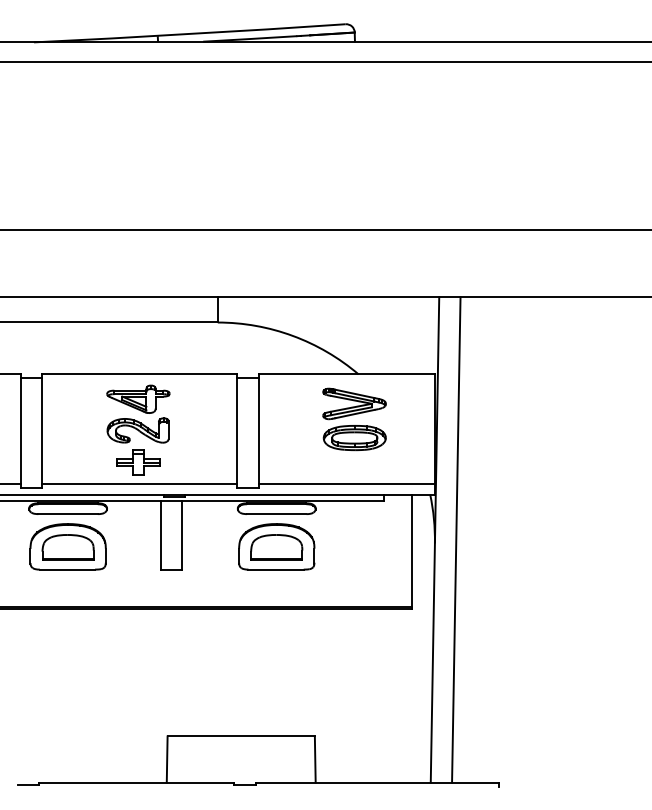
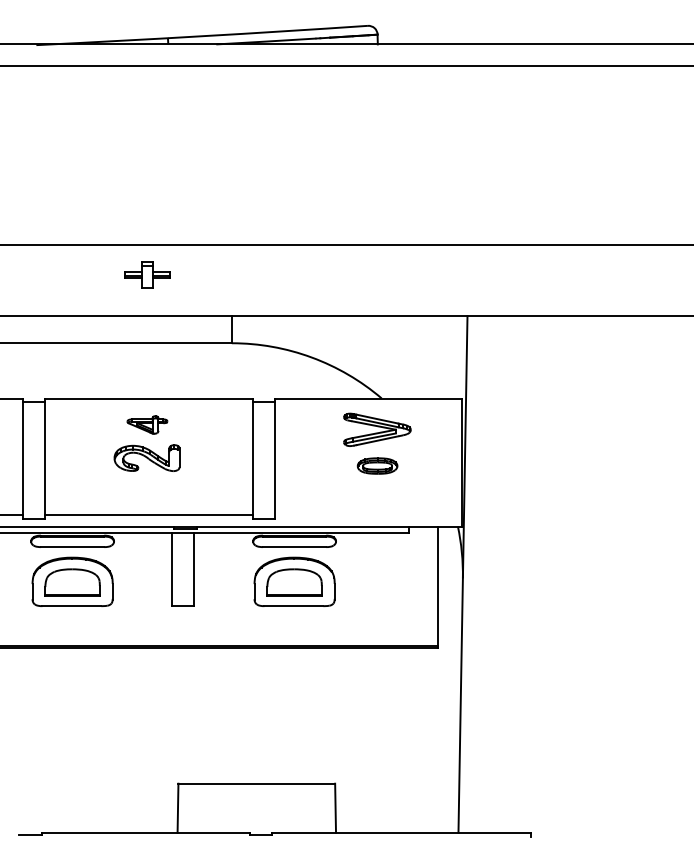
part: (138, 398) -> (147, 424), size x0.6
part: (354, 437) -> (377, 465), size x0.6
part: (138, 461) -> (147, 274), moved
line: (346, 484) -> (368, 515), removed
line: (456, 539) -> (485, 574), removed

